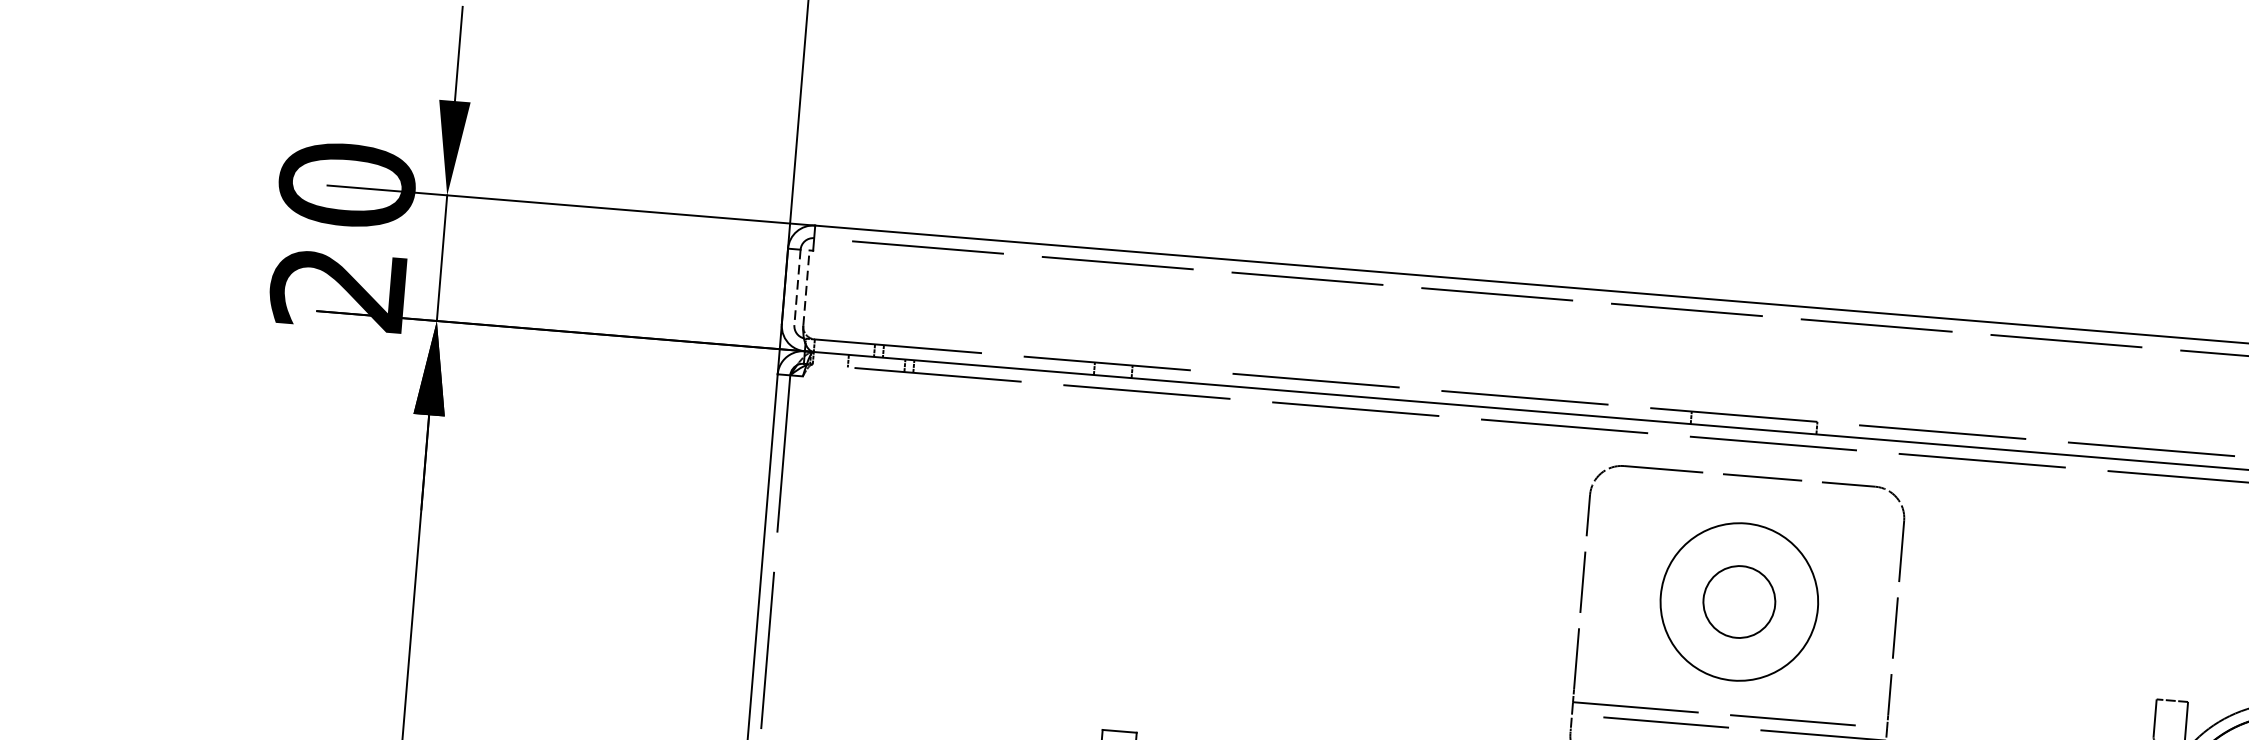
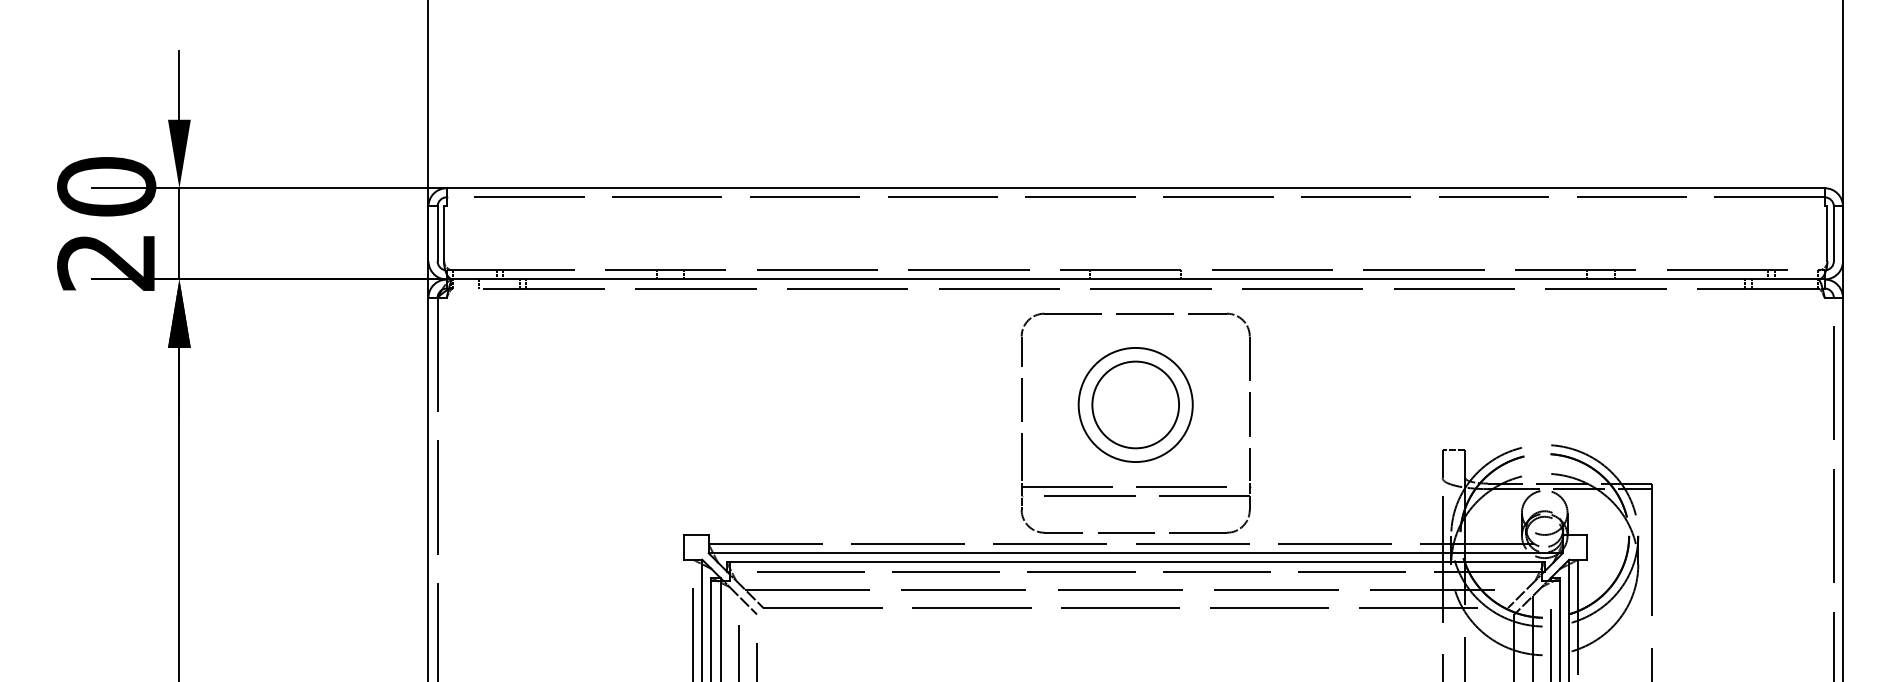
line: (807, 287) -> (444, 233), dashed -> solid
line: (797, 288) -> (437, 234), dashed -> solid
circle: (1739, 601) -> (1135, 404), size x1.67

